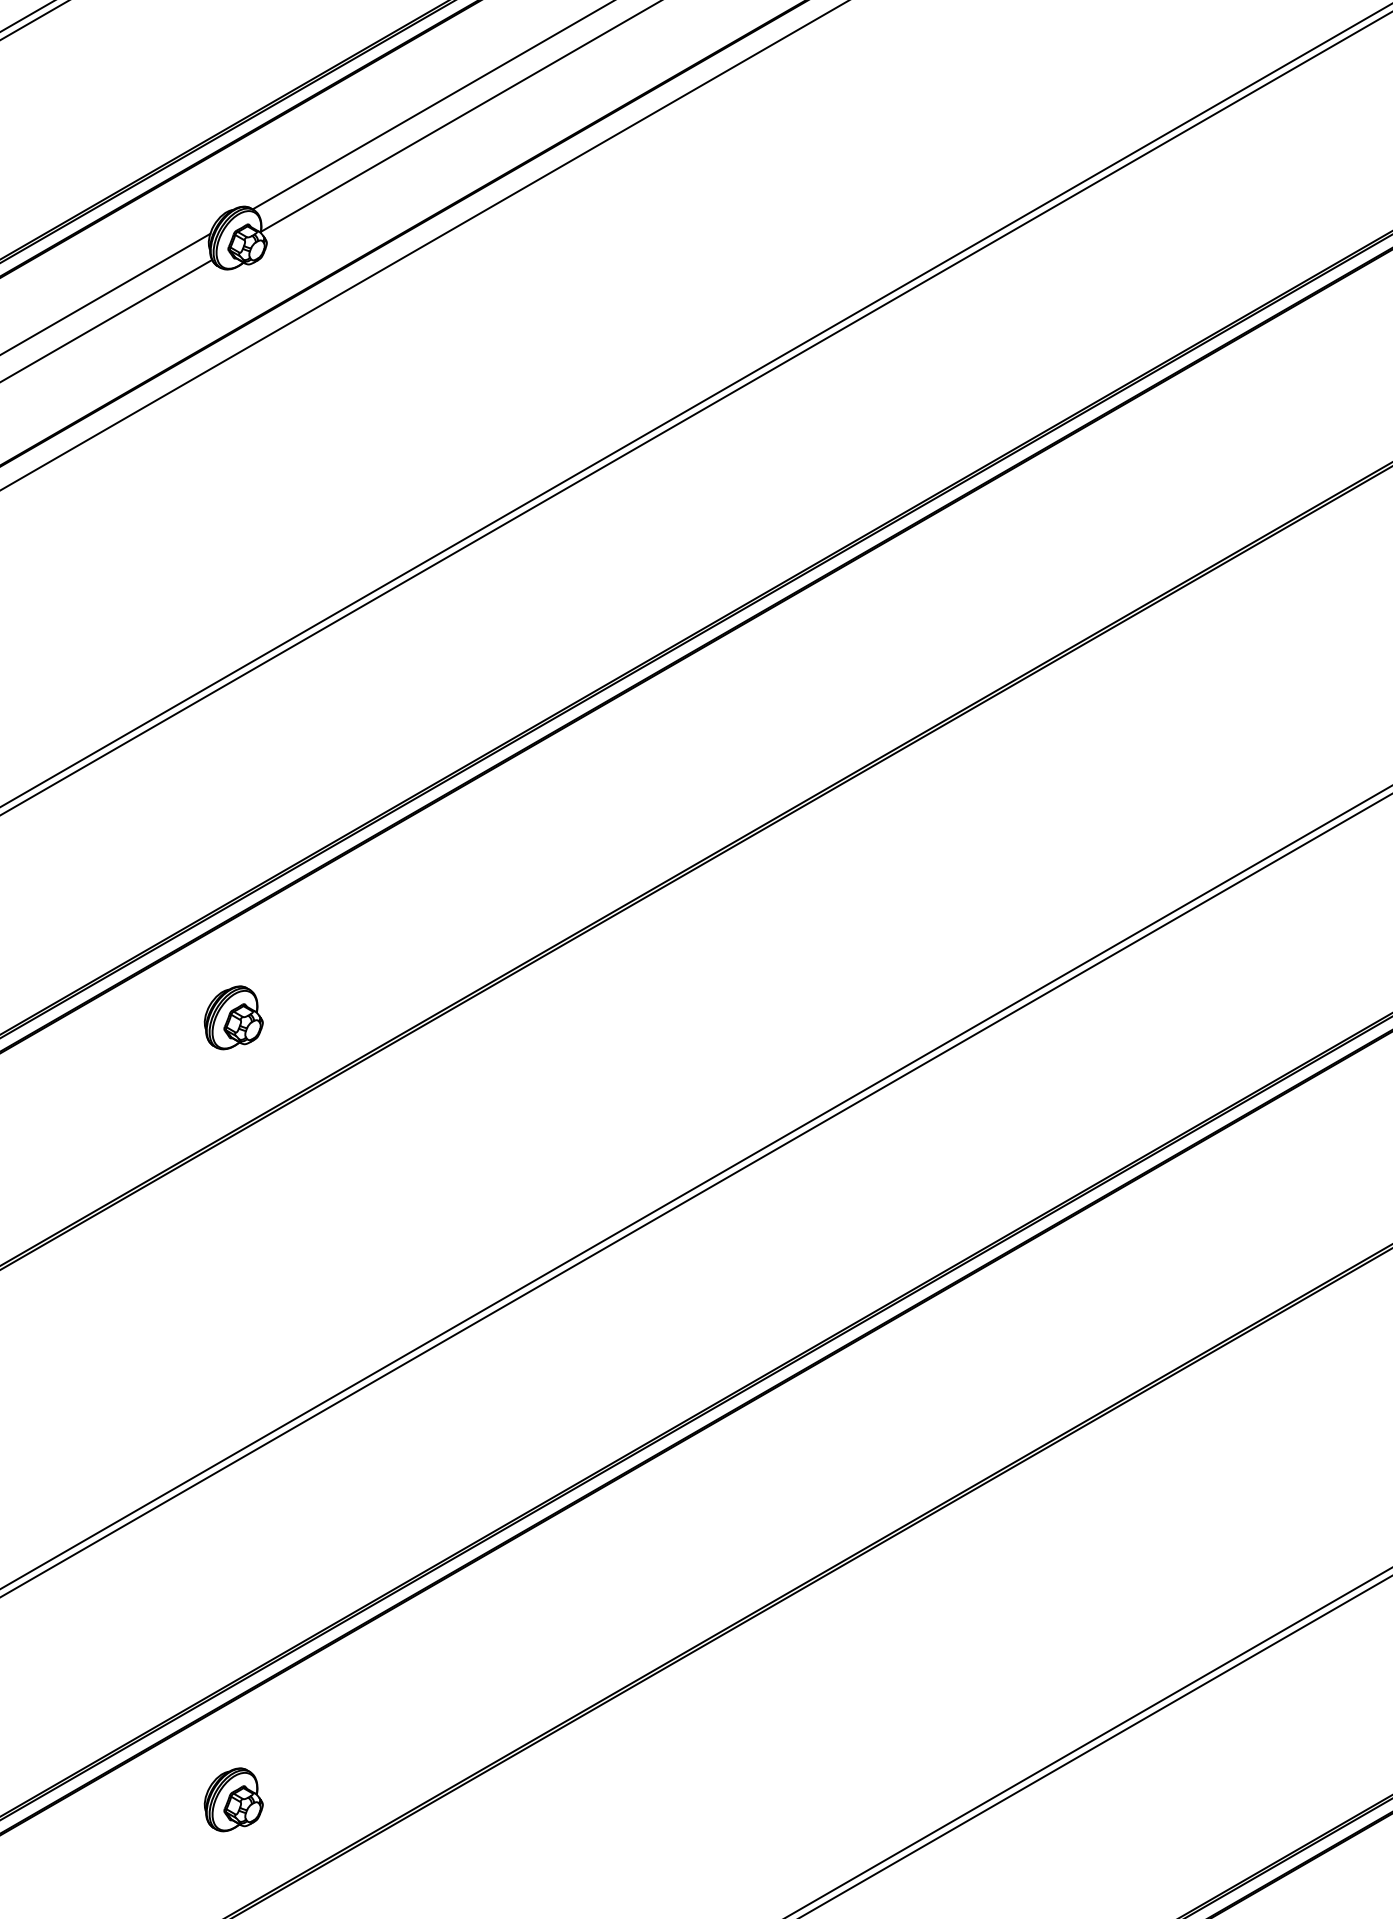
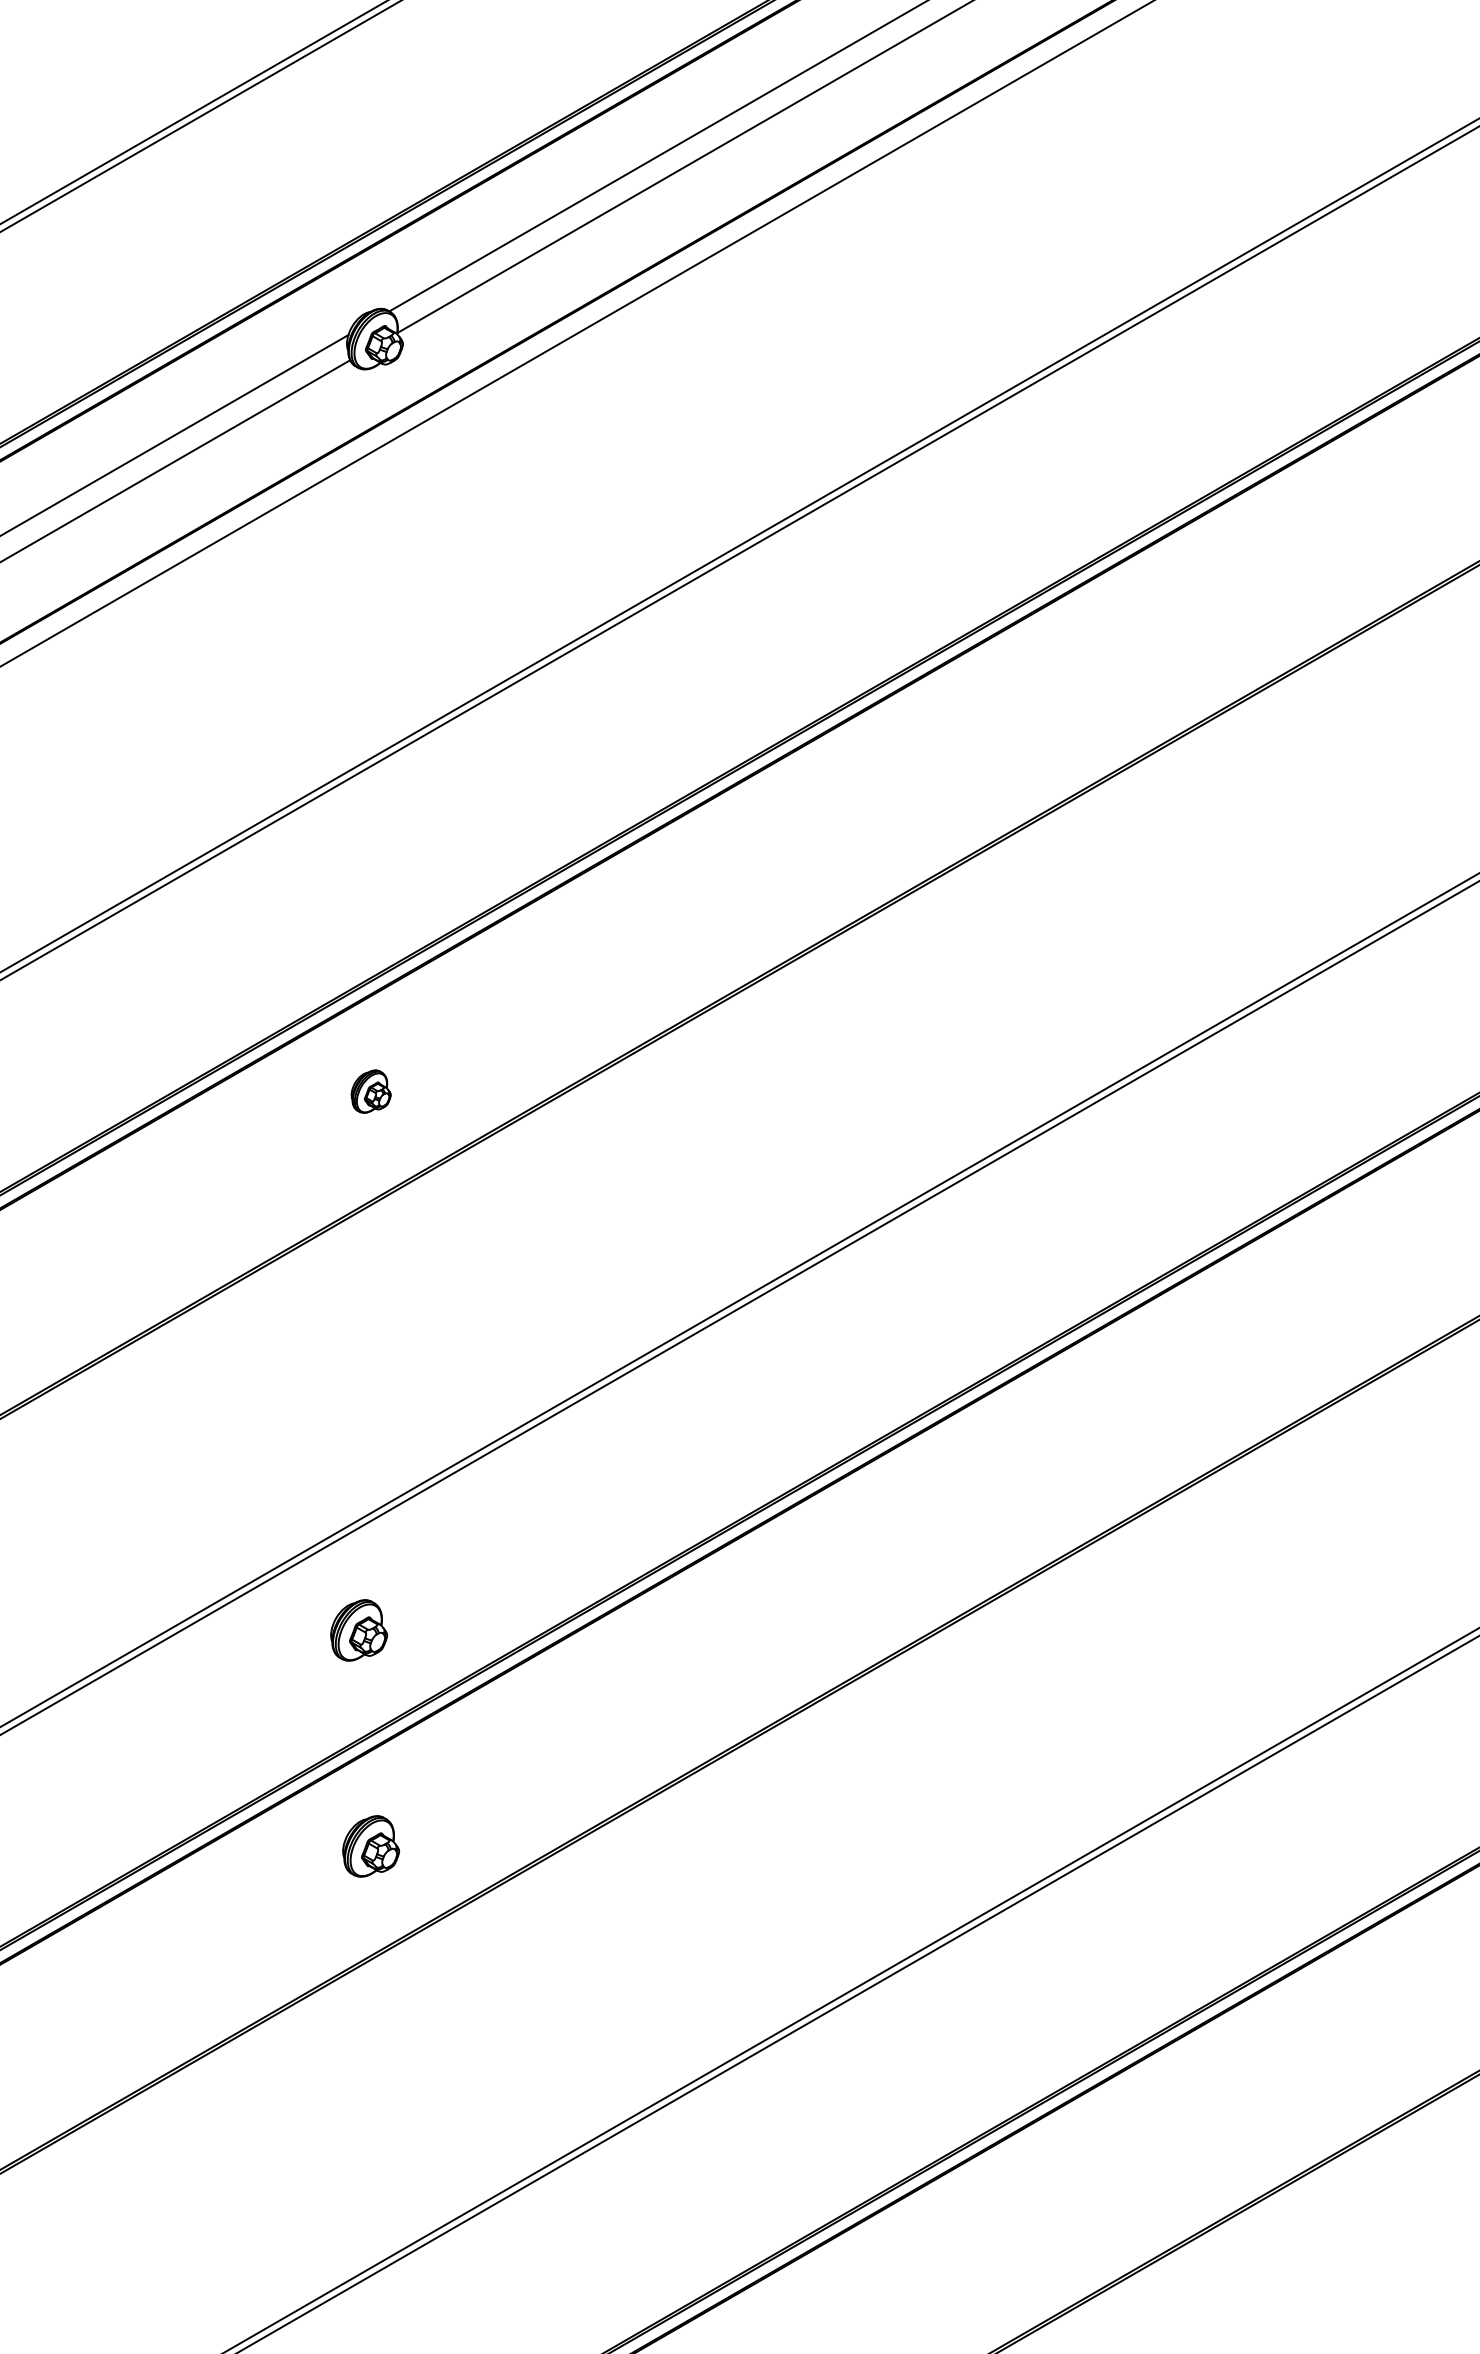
part: (234, 1017) -> (371, 1091), size x0.7
part: (221, 1576) -> (359, 1630), added

